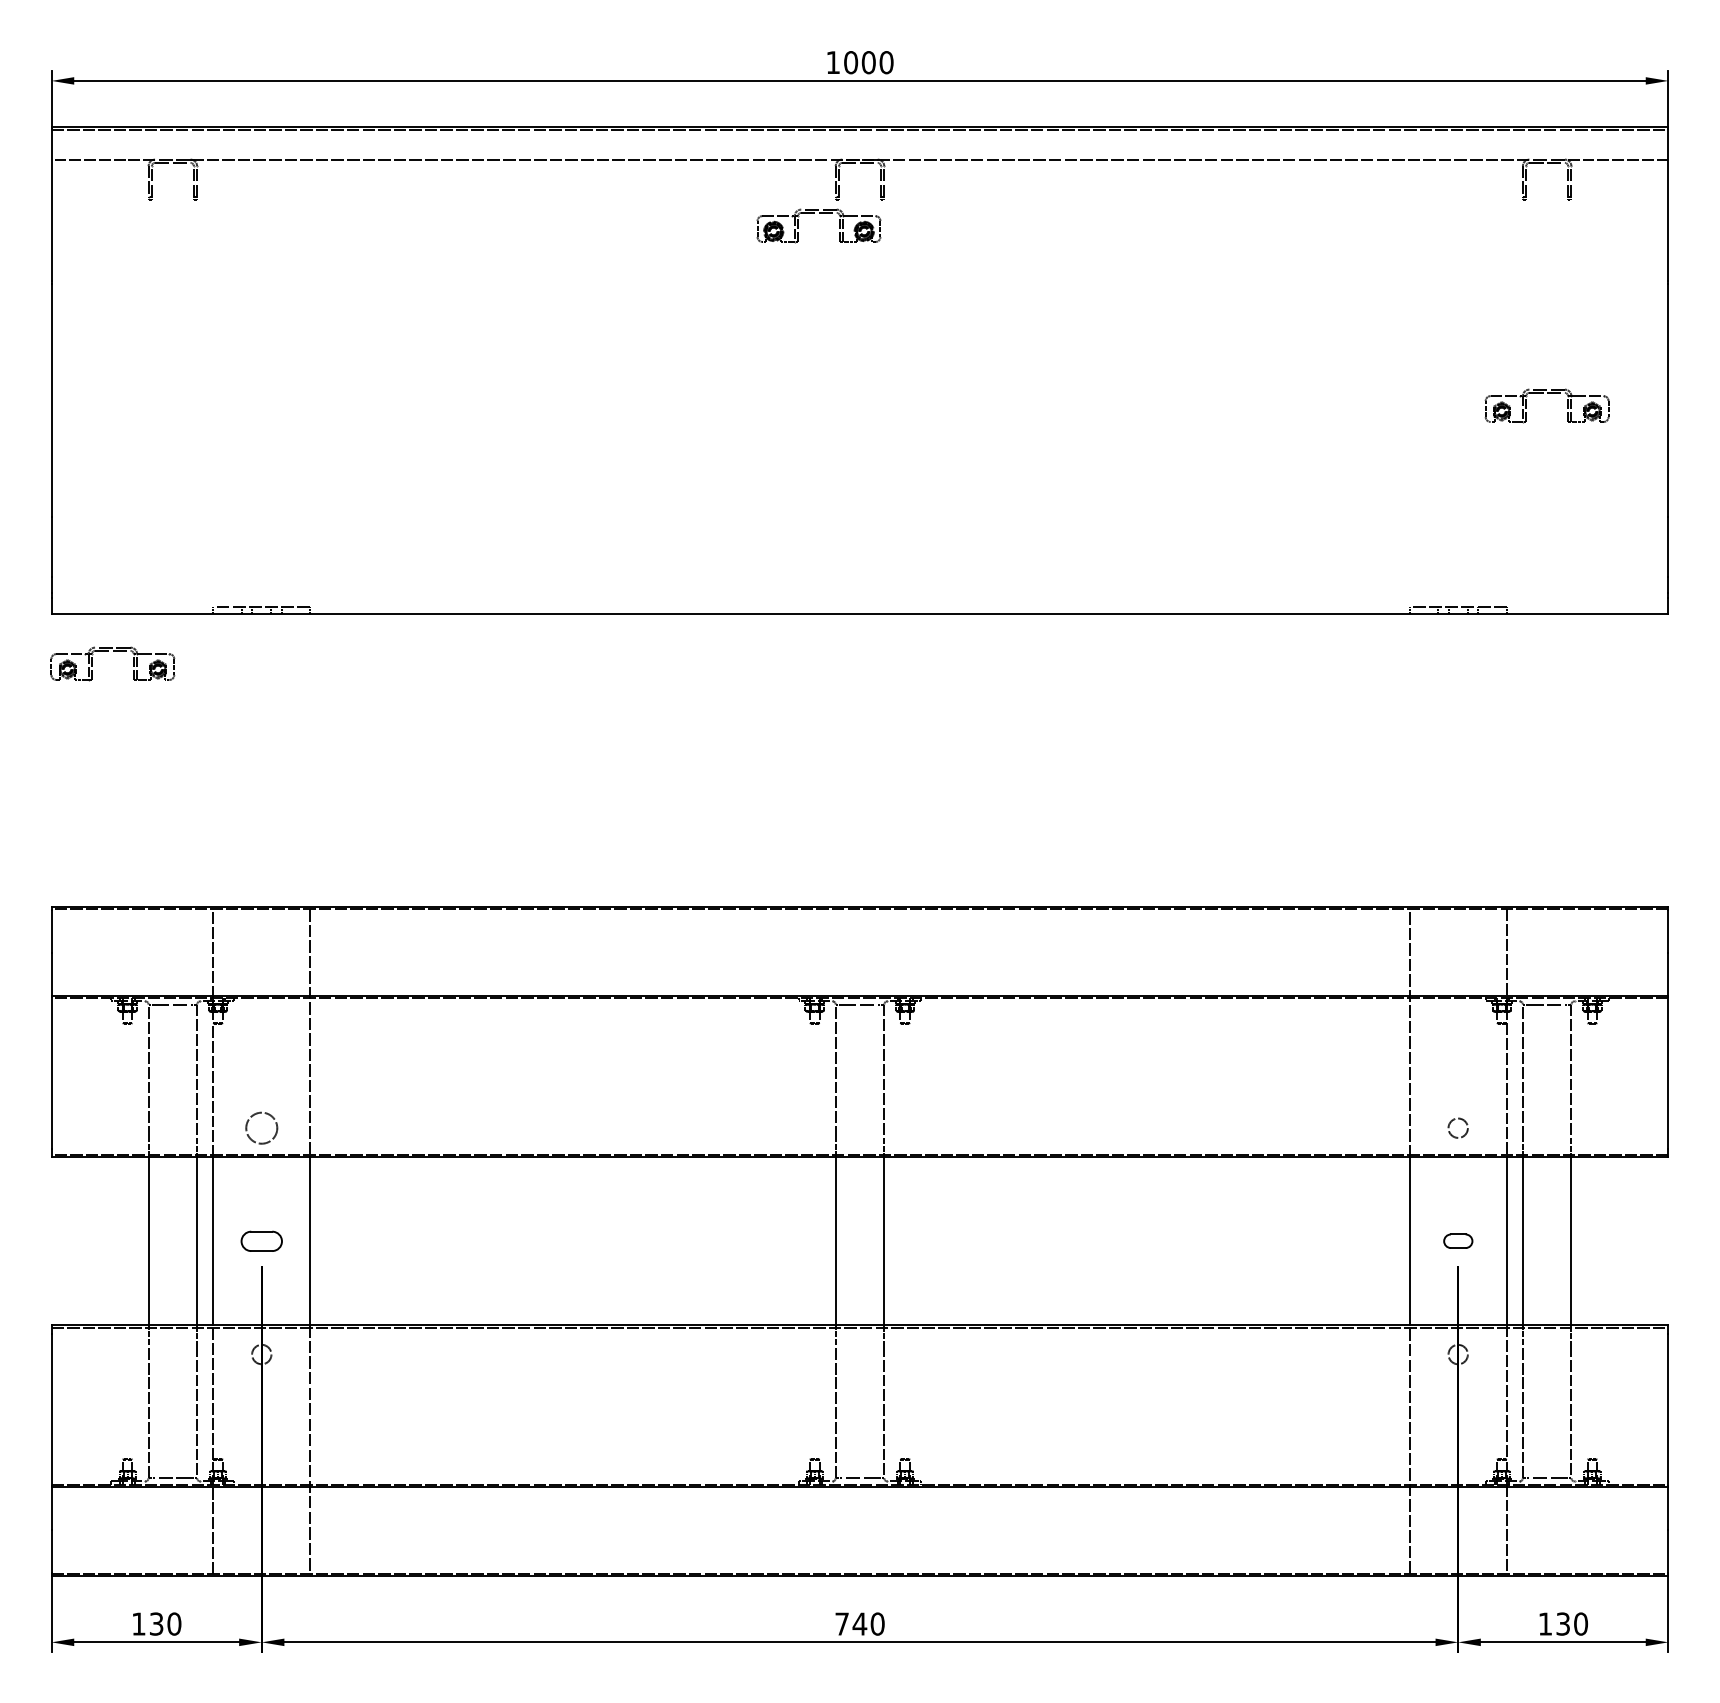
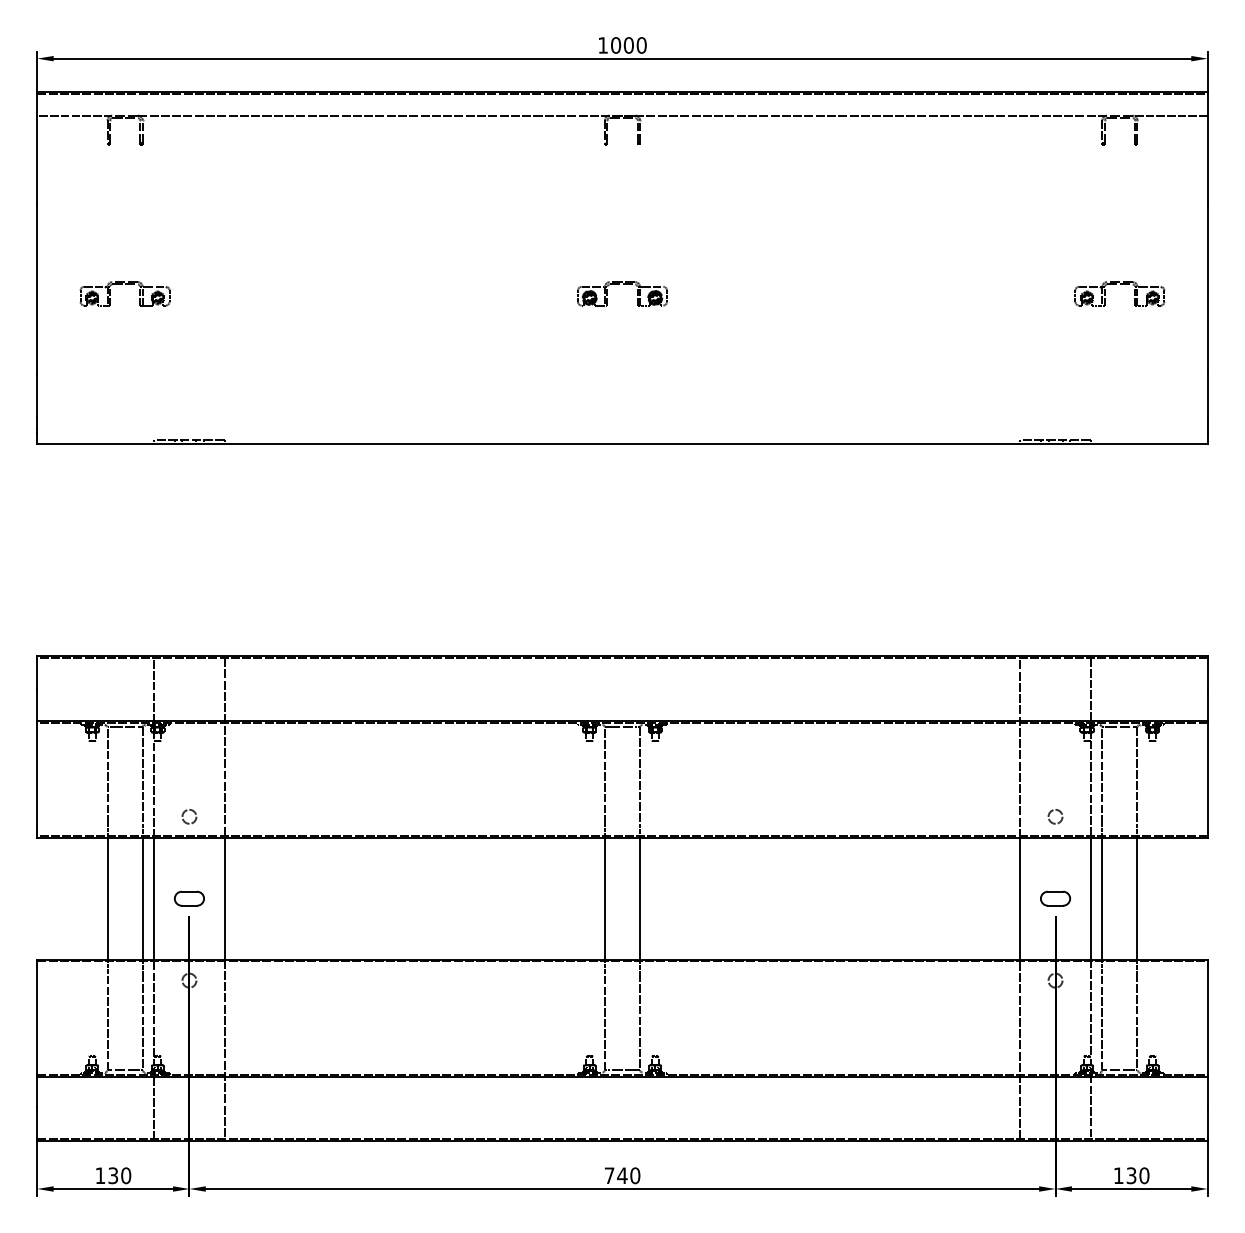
part: (819, 213) -> (622, 284), moved
part: (113, 651) -> (125, 284), moved
circle: (261, 1127) -> (189, 816), size x0.62
part: (1458, 1240) -> (1055, 898), size x1.43

